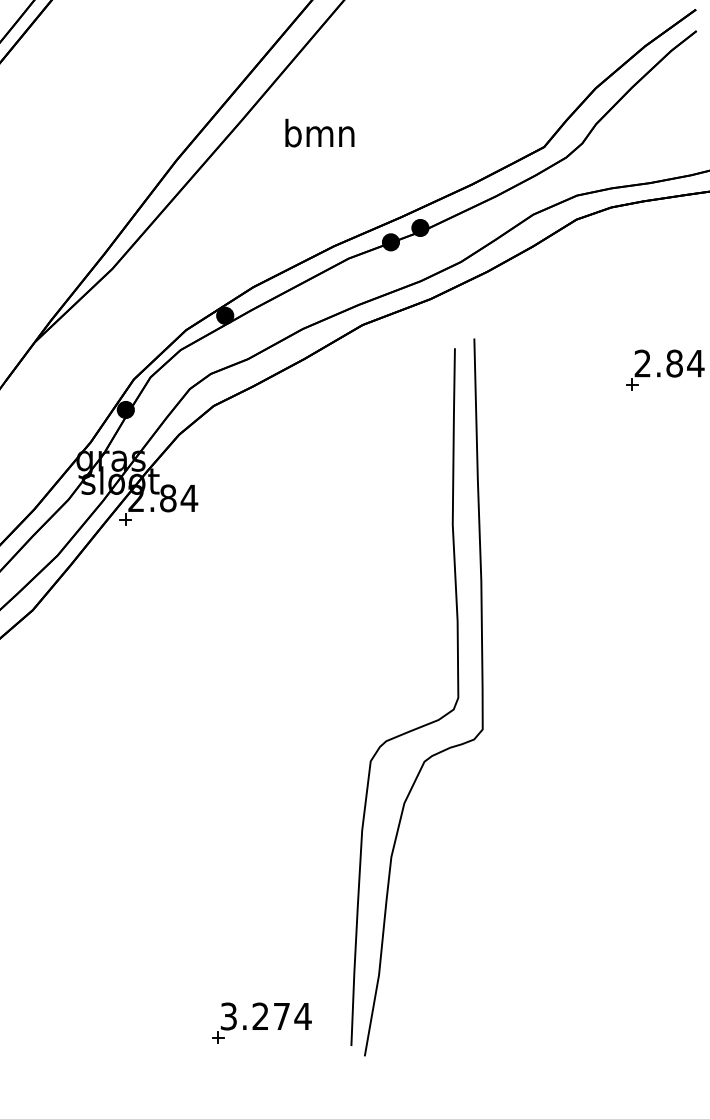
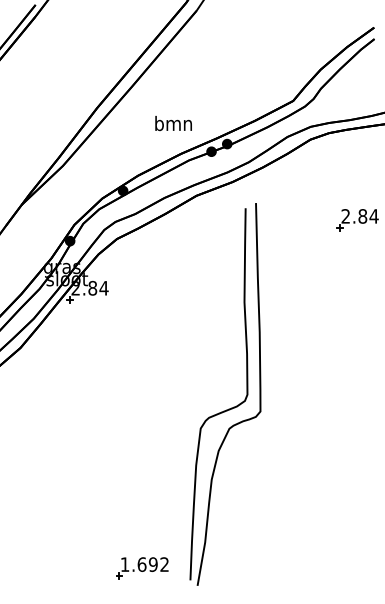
text: (319, 133) -> (173, 123), moved
text: (265, 1016) -> (144, 564), 3.274 -> 1.692

